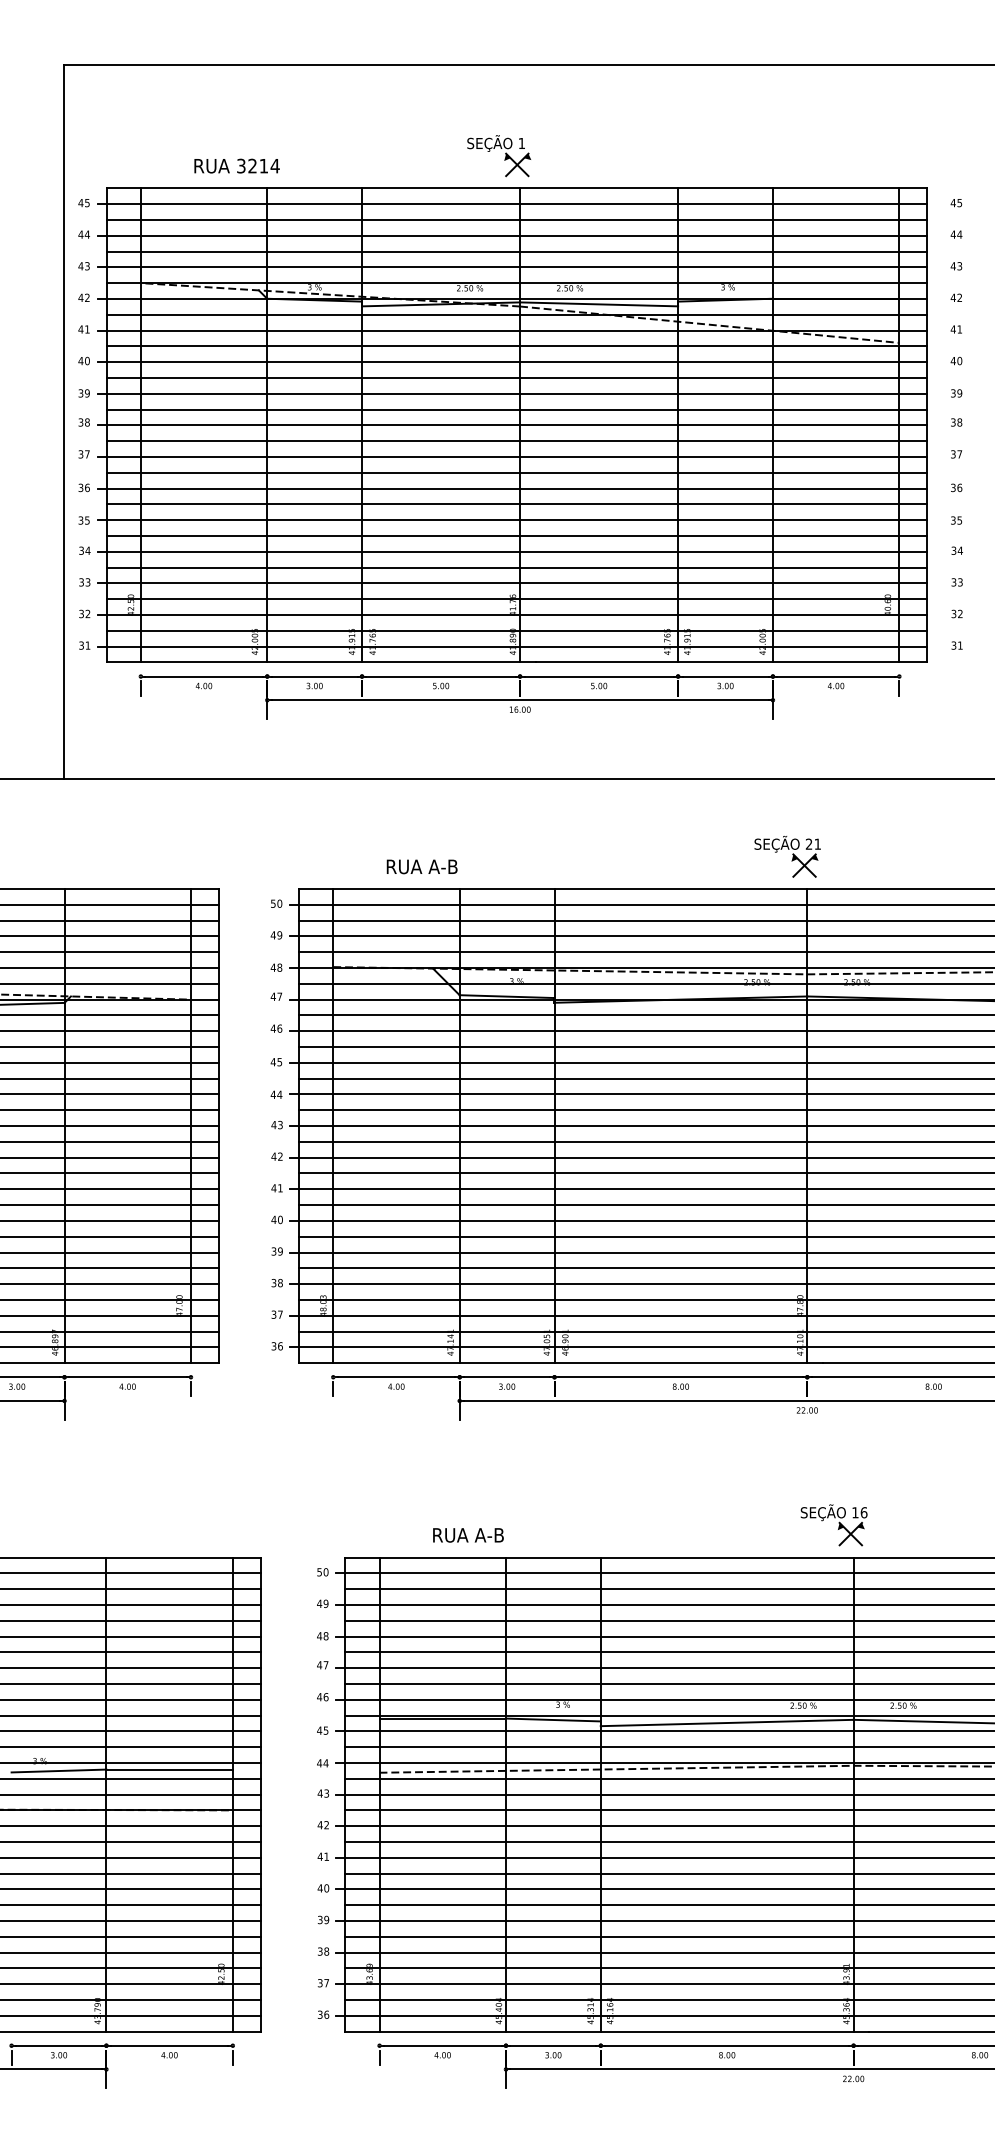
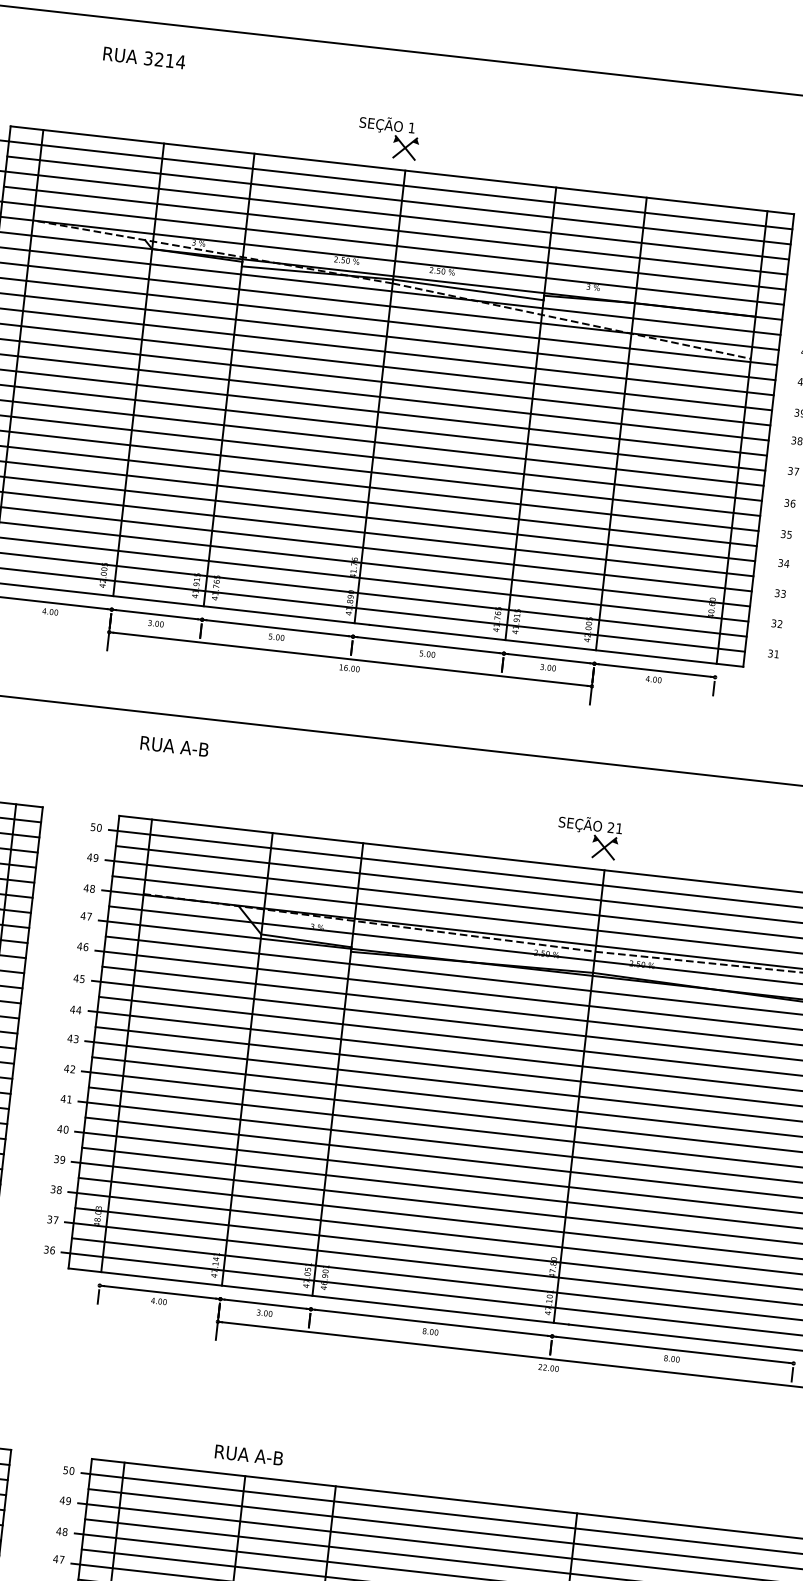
text: (236, 165) -> (143, 57), moved
text: (421, 866) -> (173, 746), moved
part: (833, 1525) -> (561, 1480), removed
text: (468, 1535) -> (249, 1455), moved

